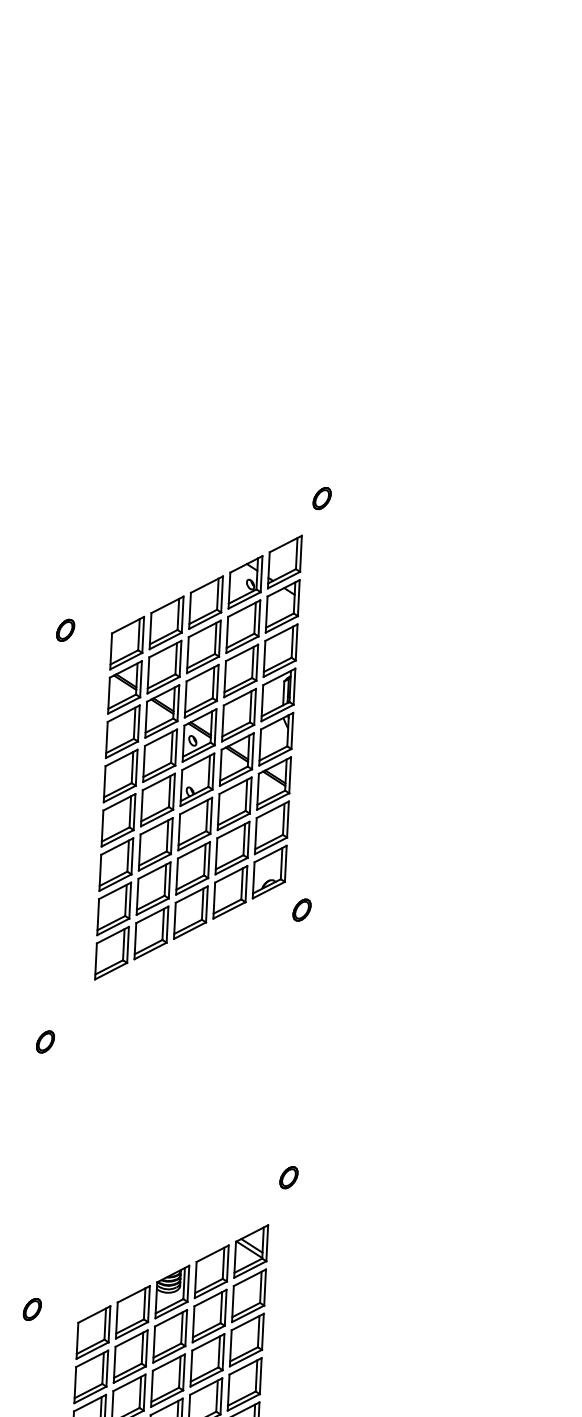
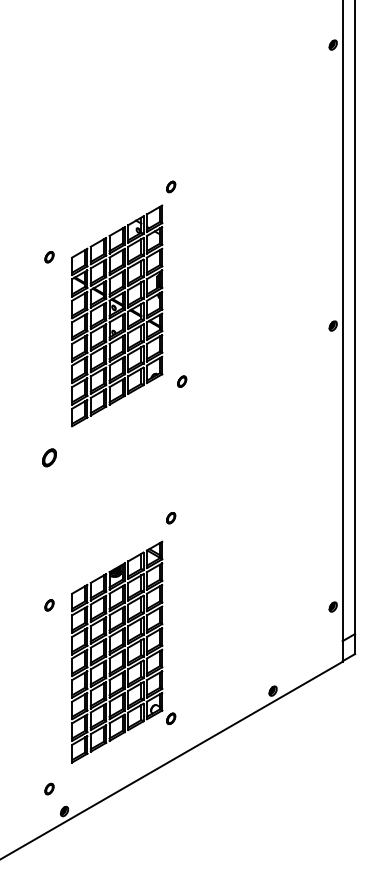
part: (302, 909) -> (182, 381), moved
part: (45, 1041) -> (49, 457), size x1.6
part: (32, 1309) -> (49, 605), moved

